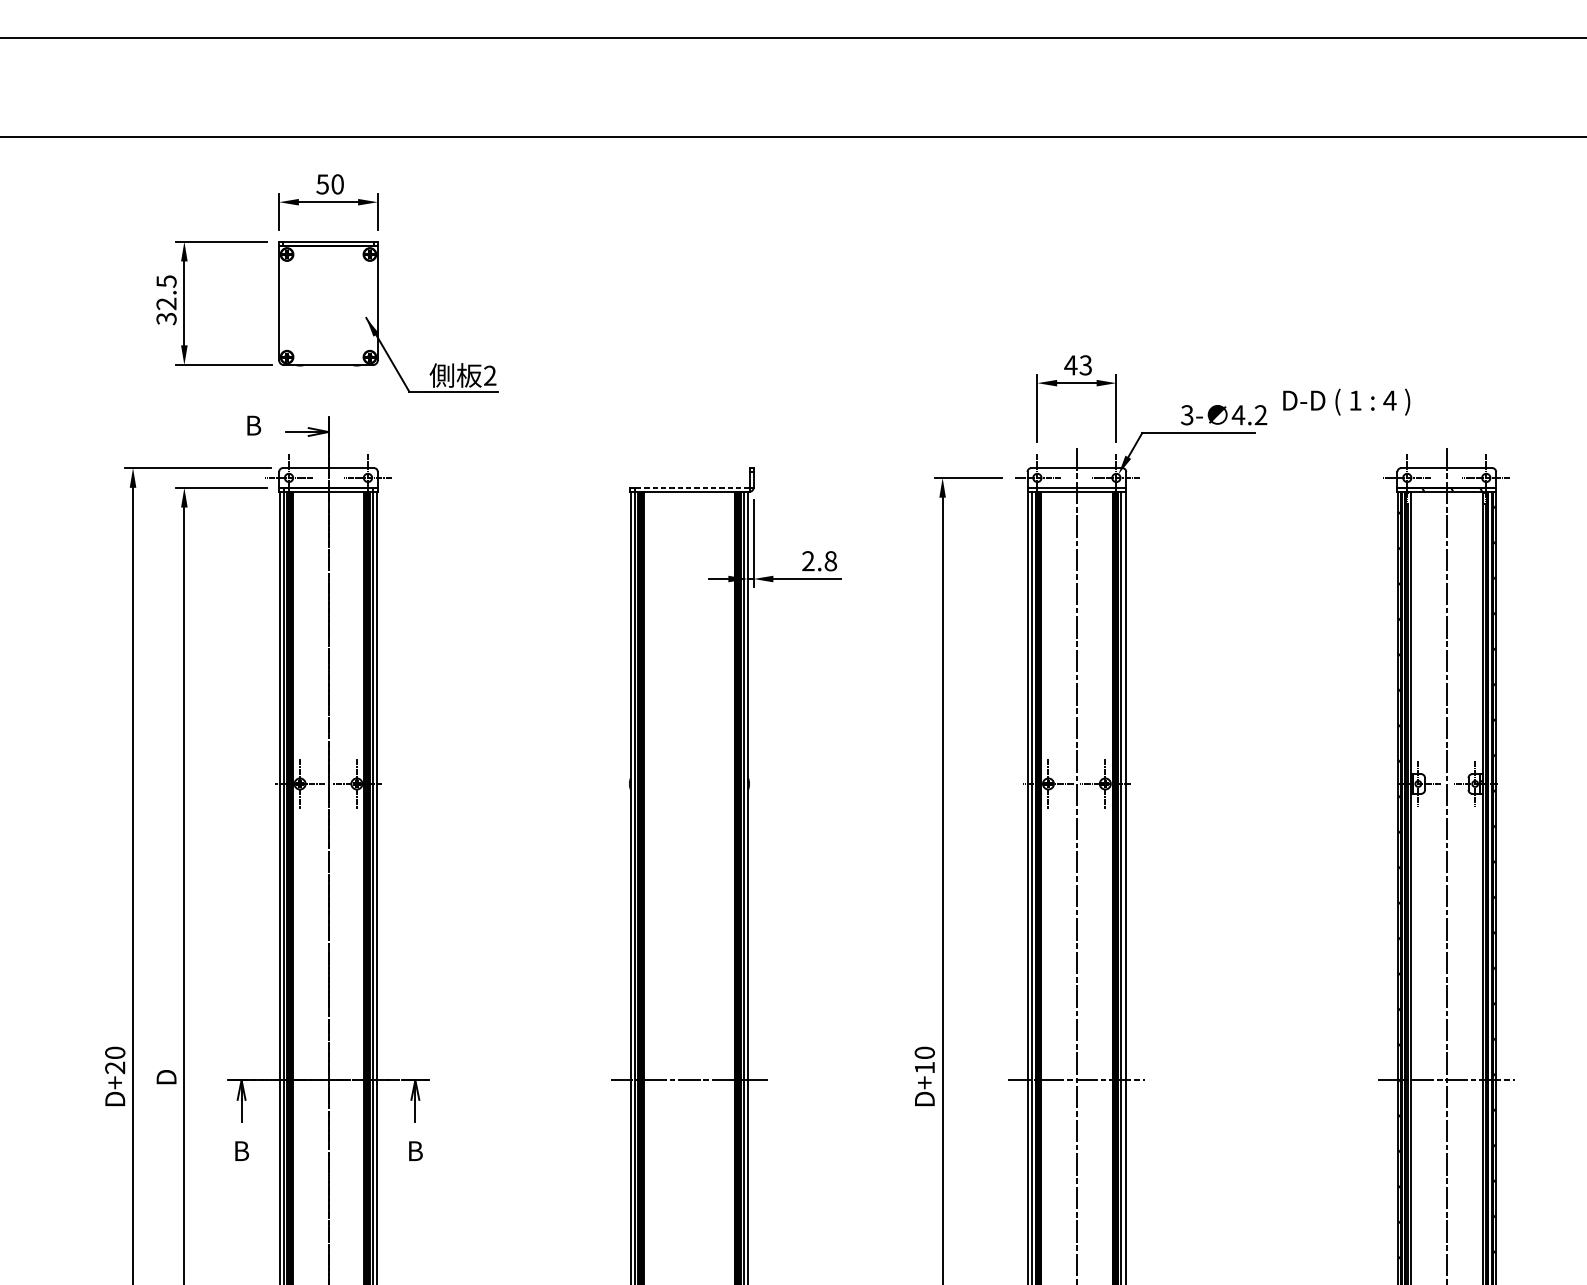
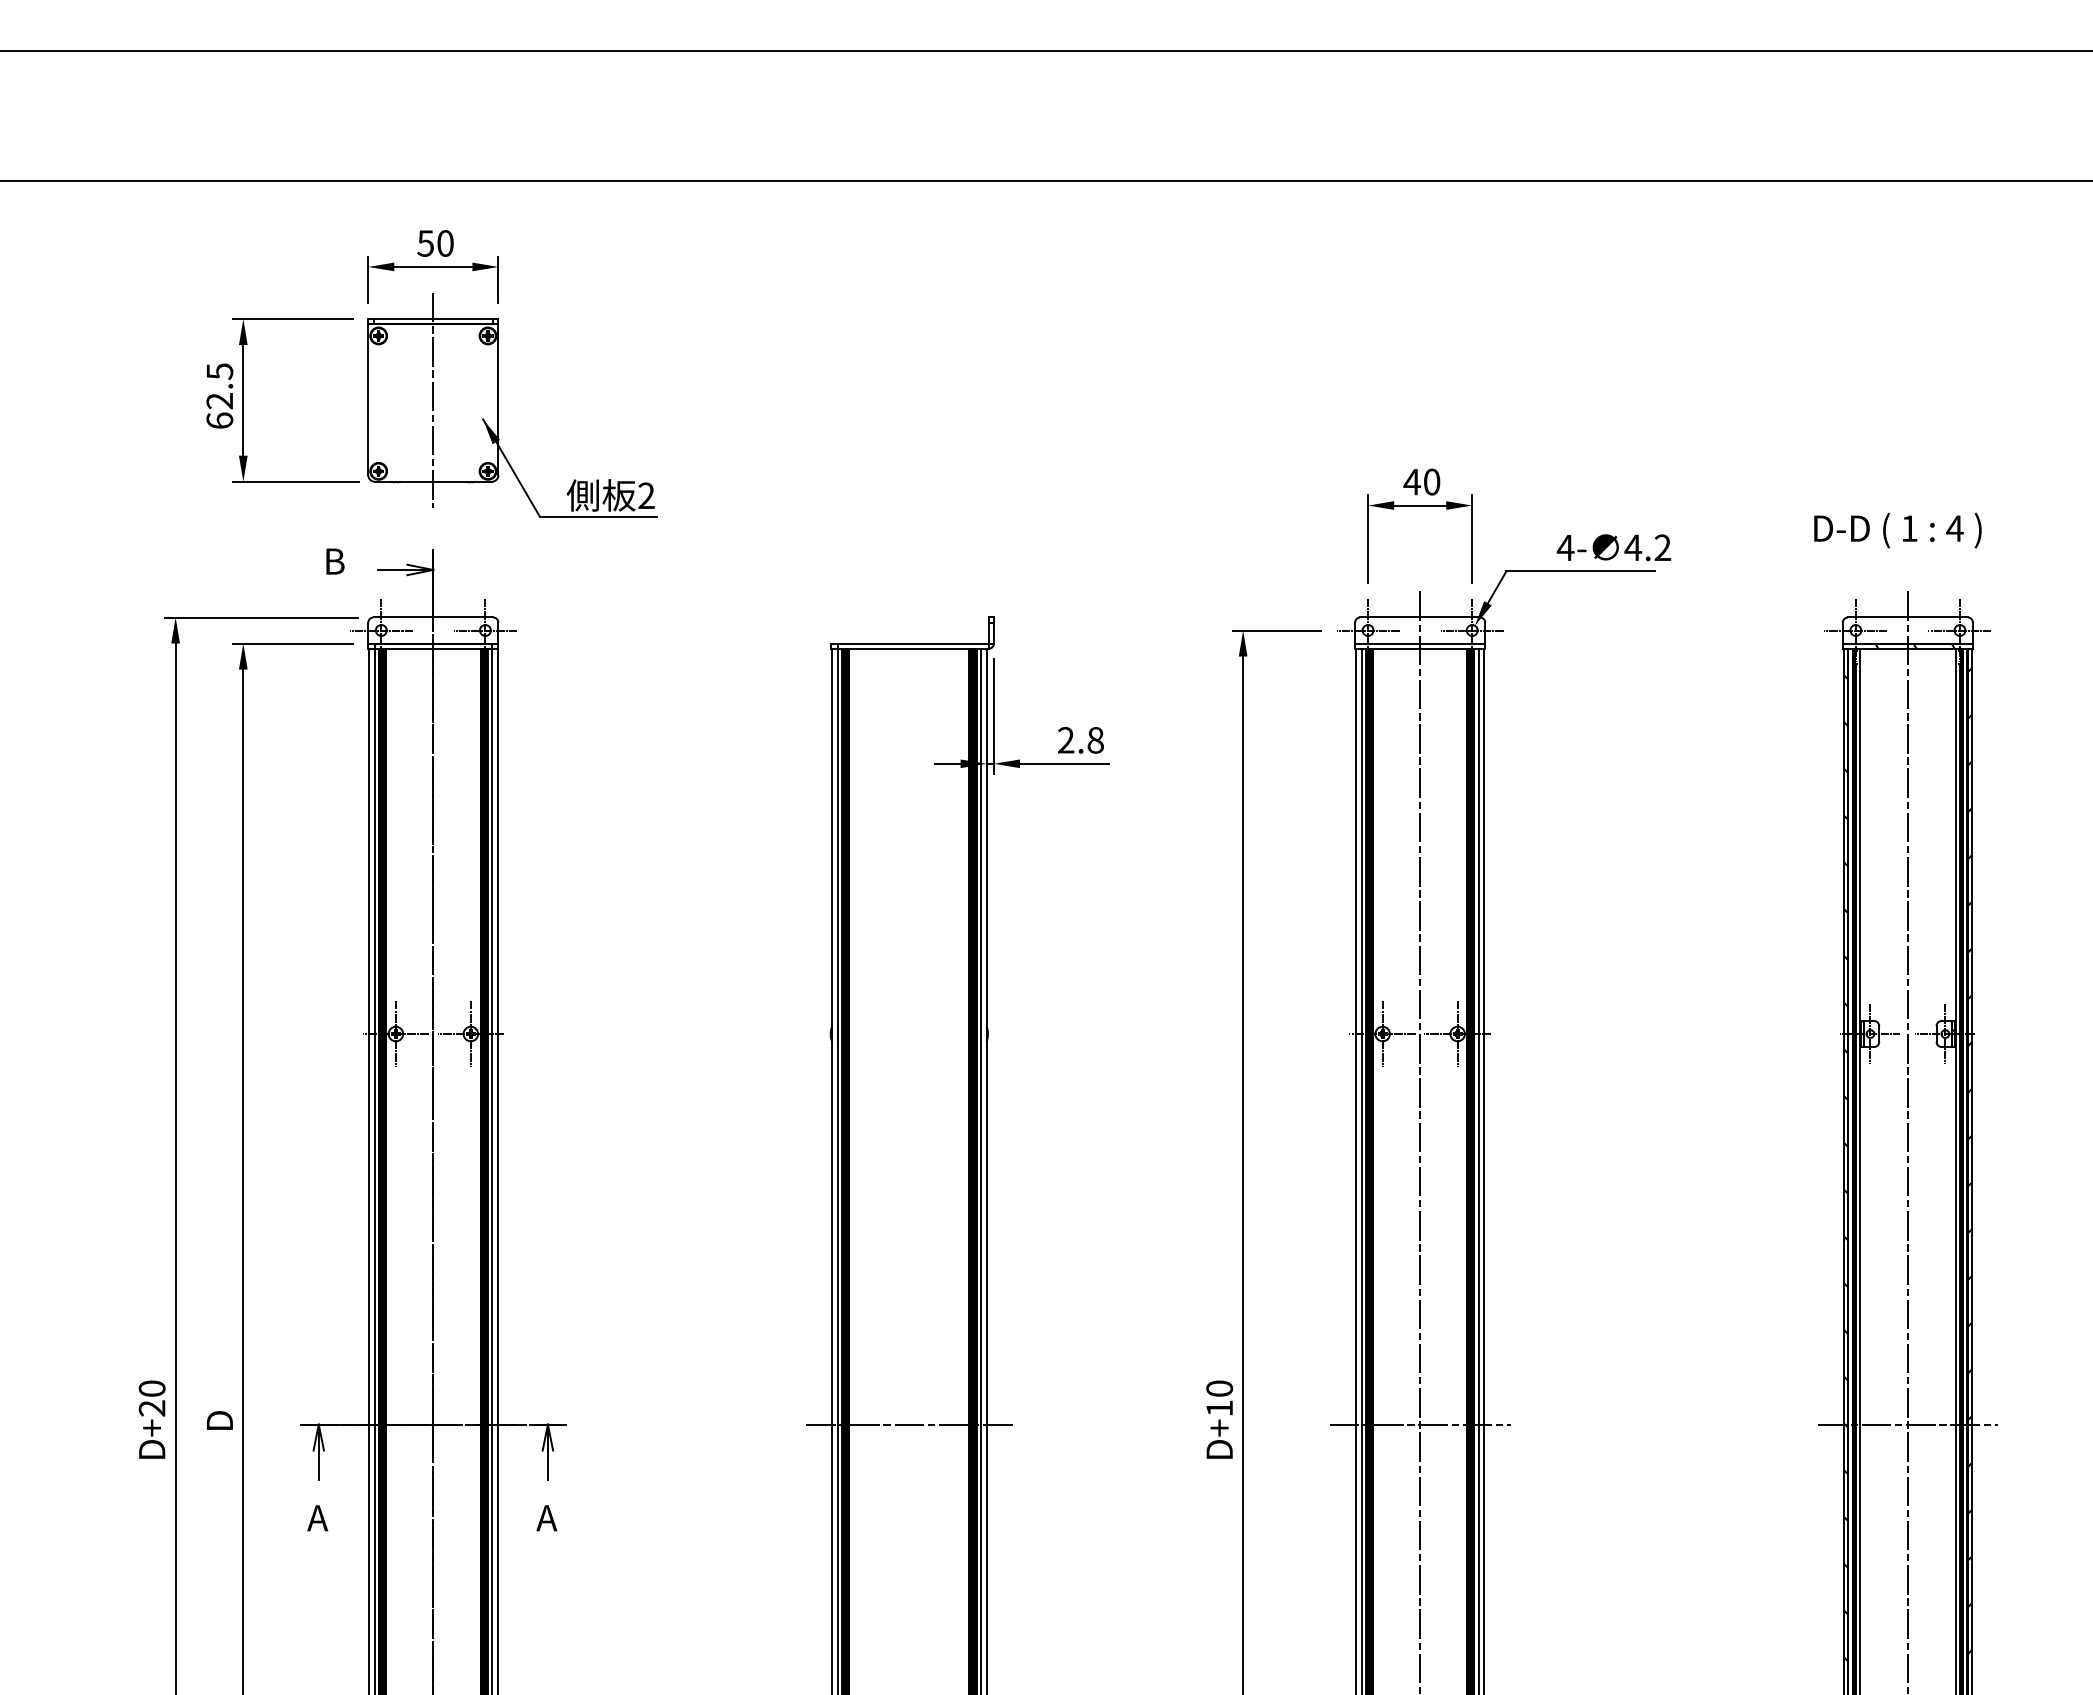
line: (328, 303) -> (433, 400), added
text: (166, 318) -> (219, 420), 32.5 -> 62.5
text: (1085, 364) -> (1431, 481), 43 -> 40
text: (1346, 402) -> (1897, 530), moved
text: (1187, 414) -> (1565, 547), 3- -> 4-
line: (691, 487) -> (912, 643), dashed -> solid
text: (240, 1151) -> (317, 1518), B -> A
text: (414, 1151) -> (546, 1518), B -> A

